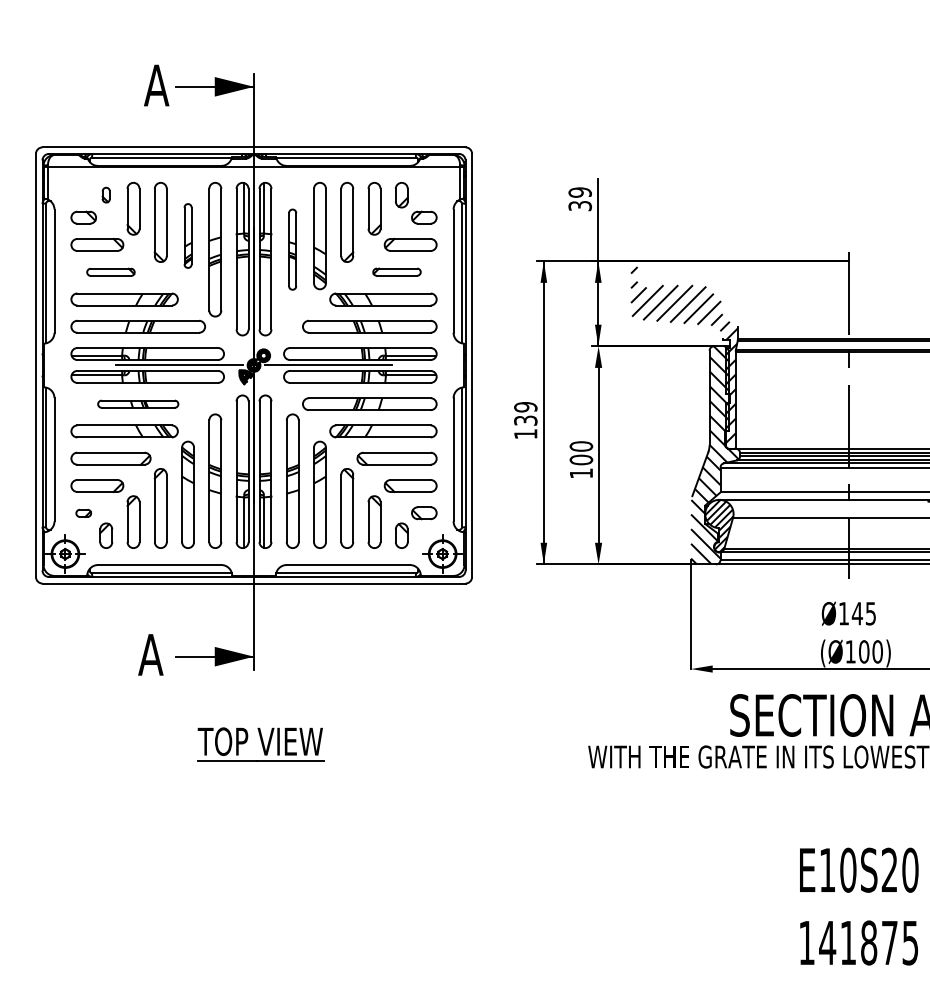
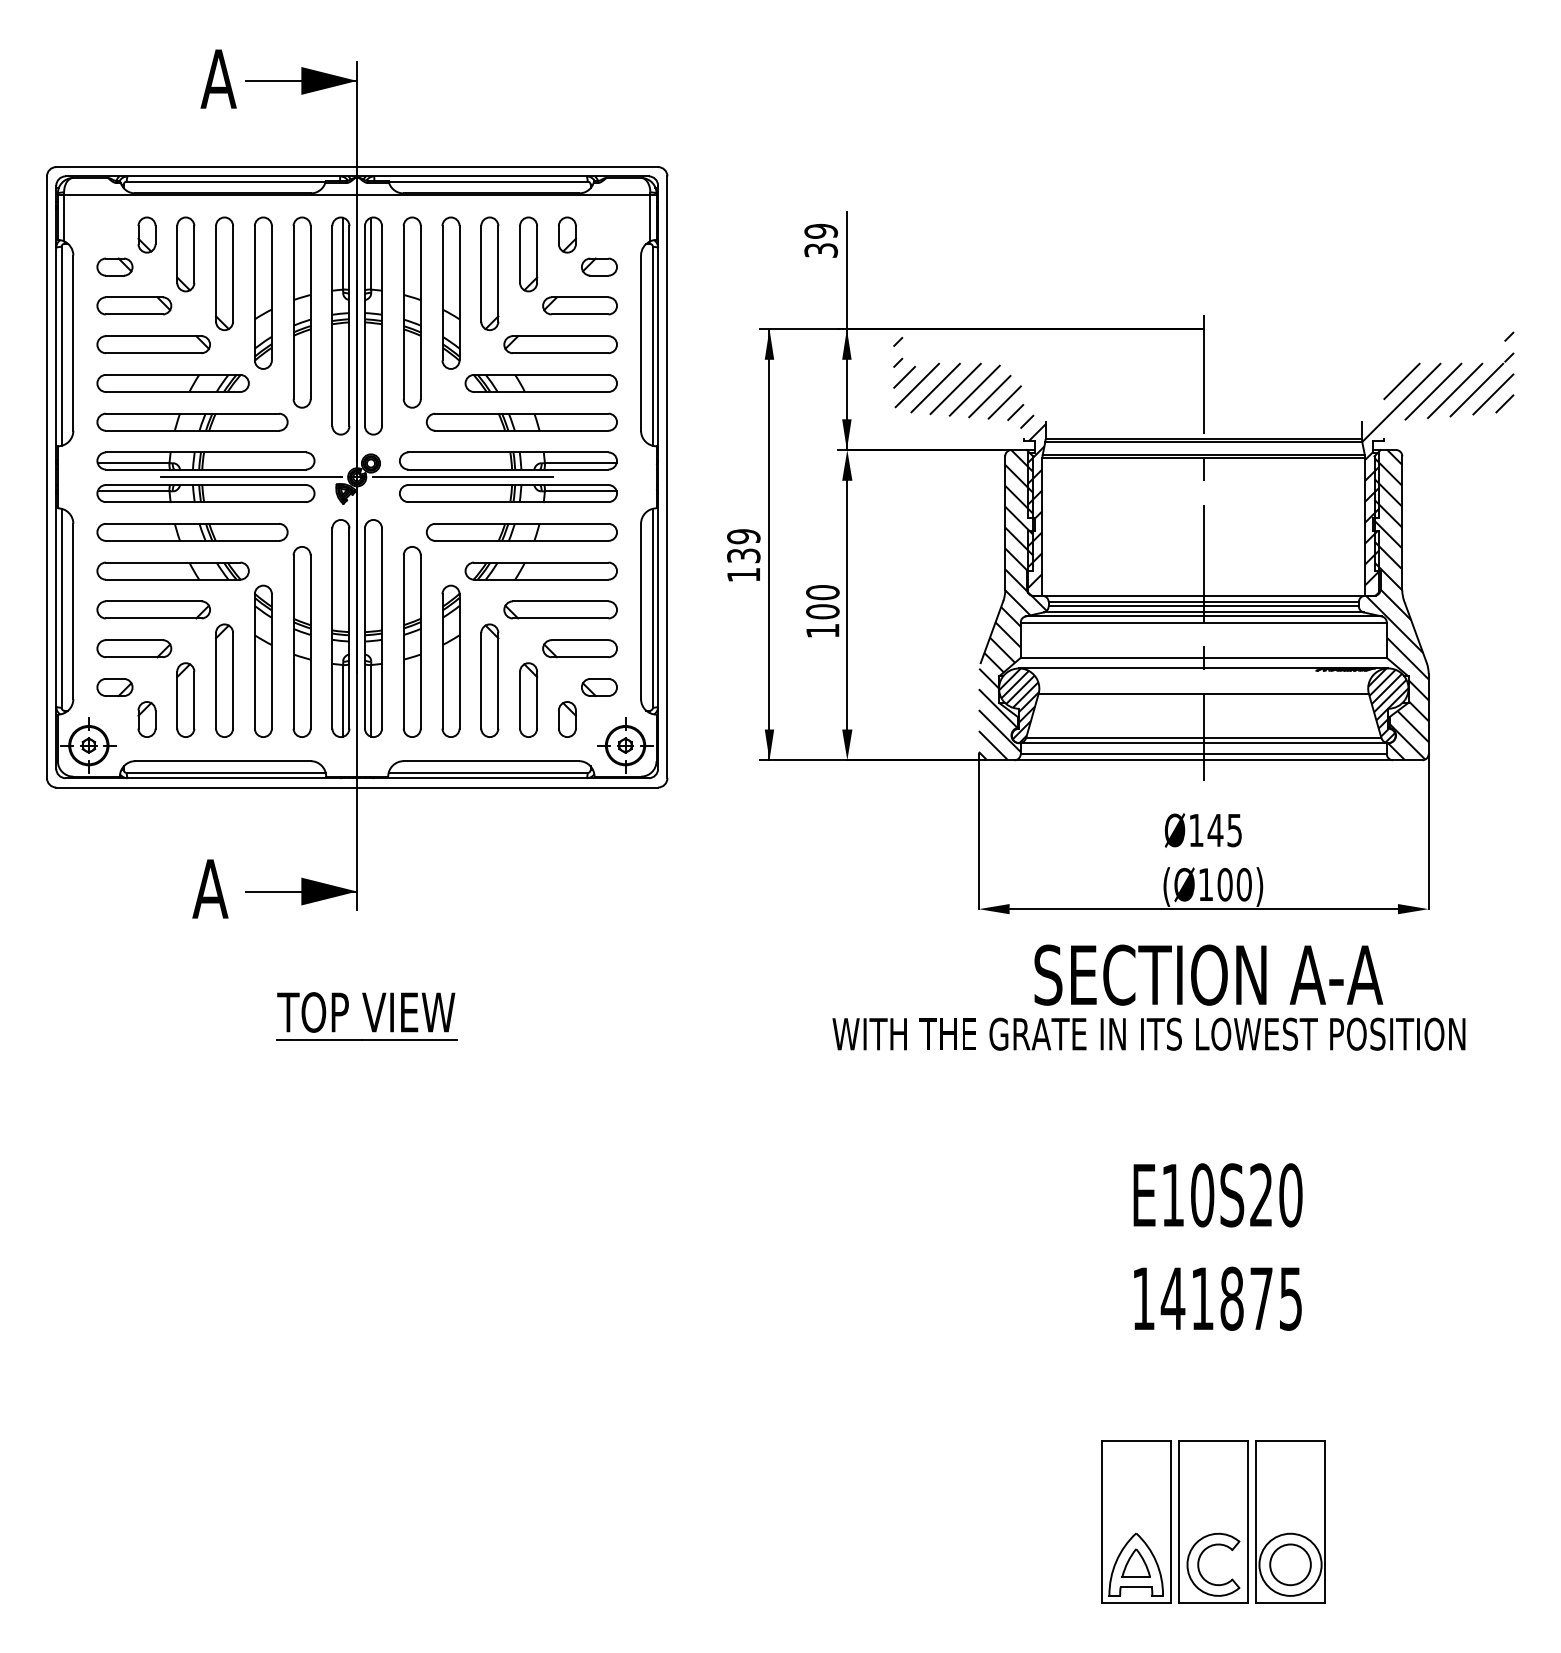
part: (105, 194) -> (146, 234), size x1.67
part: (188, 235) -> (263, 292), size x1.67
part: (292, 249) -> (411, 312), size x1.67
part: (110, 272) -> (153, 344), size x1.67
part: (396, 272) -> (560, 344), size x1.67
part: (138, 404) -> (192, 532), size x1.67
part: (83, 513) -> (114, 687), size x1.67

